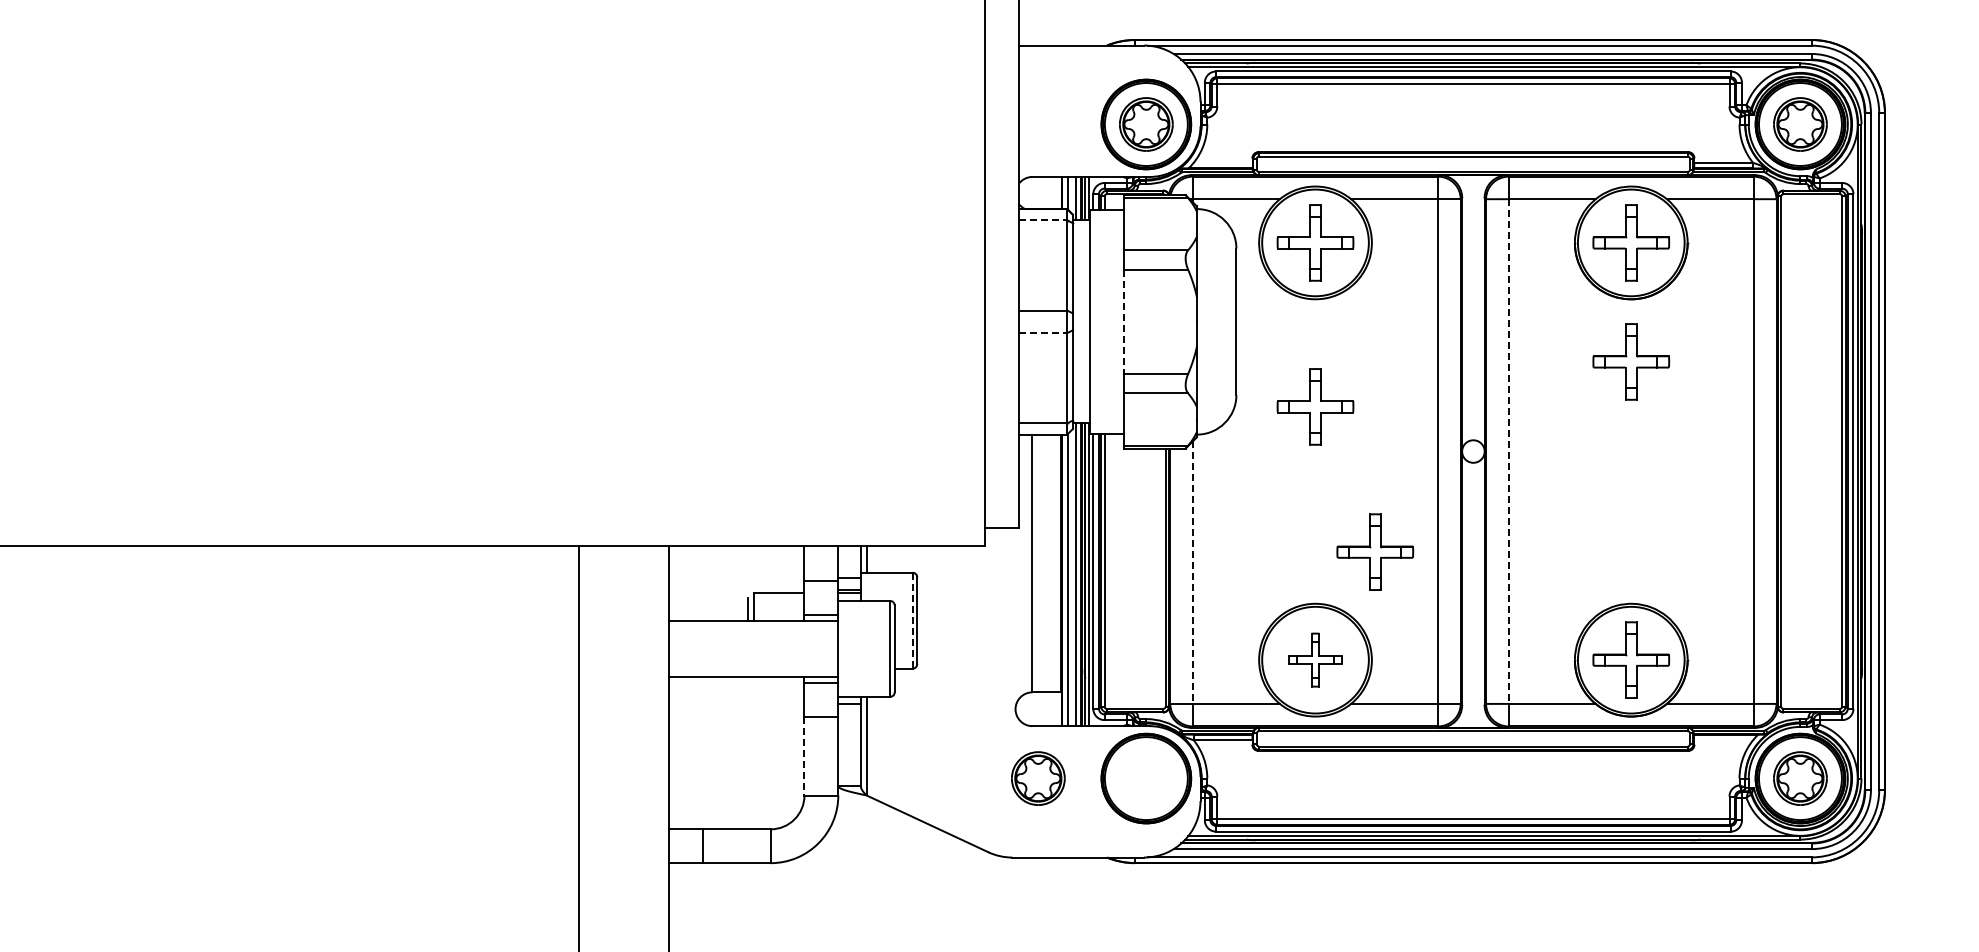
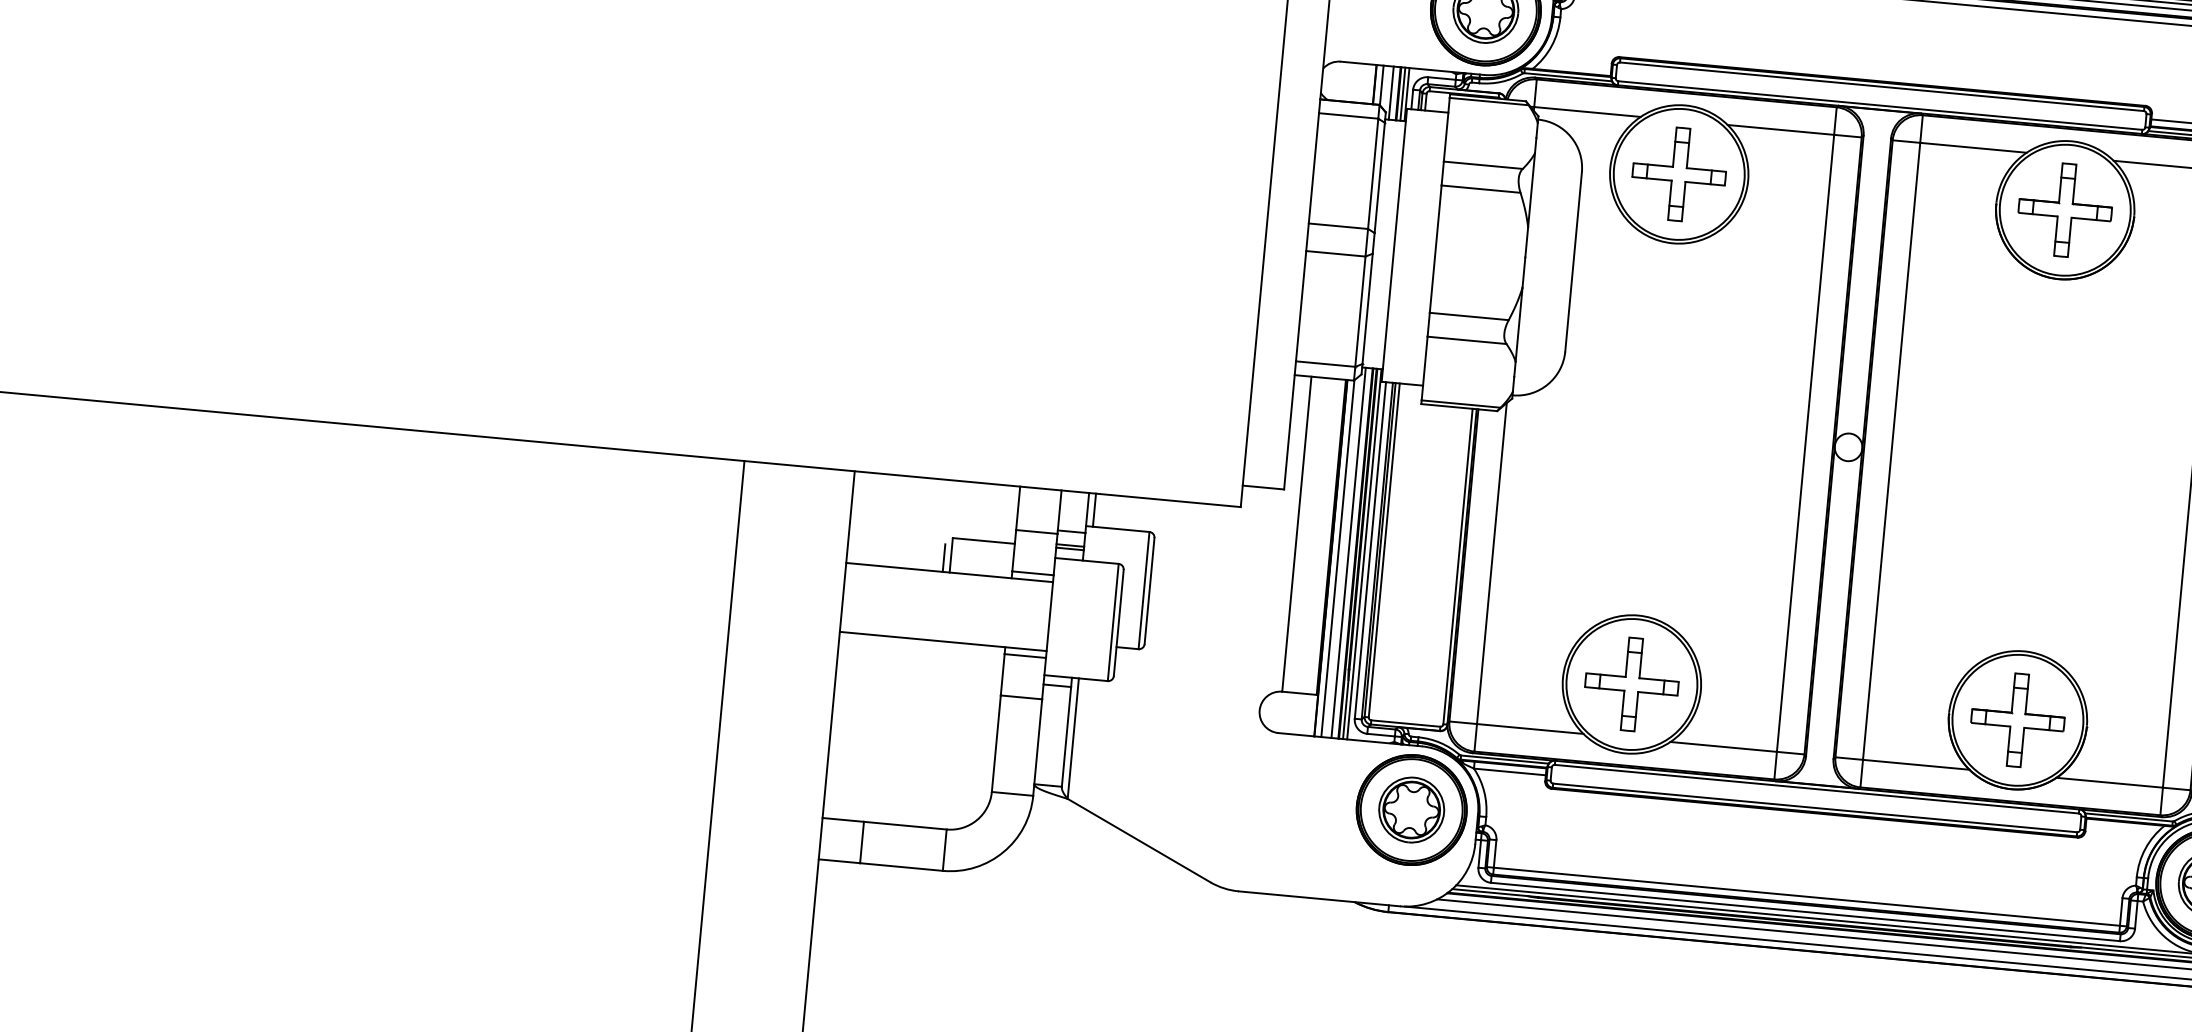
line: (1043, 220) -> (1349, 116), dashed -> solid
line: (1123, 322) -> (1435, 249), dashed -> solid
line: (1043, 333) -> (1336, 254), dashed -> solid
part: (1631, 361) -> (2052, 355), removed
part: (1315, 406) -> (1660, 374), removed
line: (1508, 452) -> (1891, 452), dashed -> solid
part: (1375, 551) -> (1717, 558), removed
line: (1192, 573) -> (1491, 564), dashed -> solid
line: (912, 620) -> (1143, 590), dashed -> solid
part: (1315, 659) -> (1631, 683), size x1.43
line: (804, 756) -> (996, 744), dashed -> solid
part: (1038, 778) -> (1411, 809), moved

